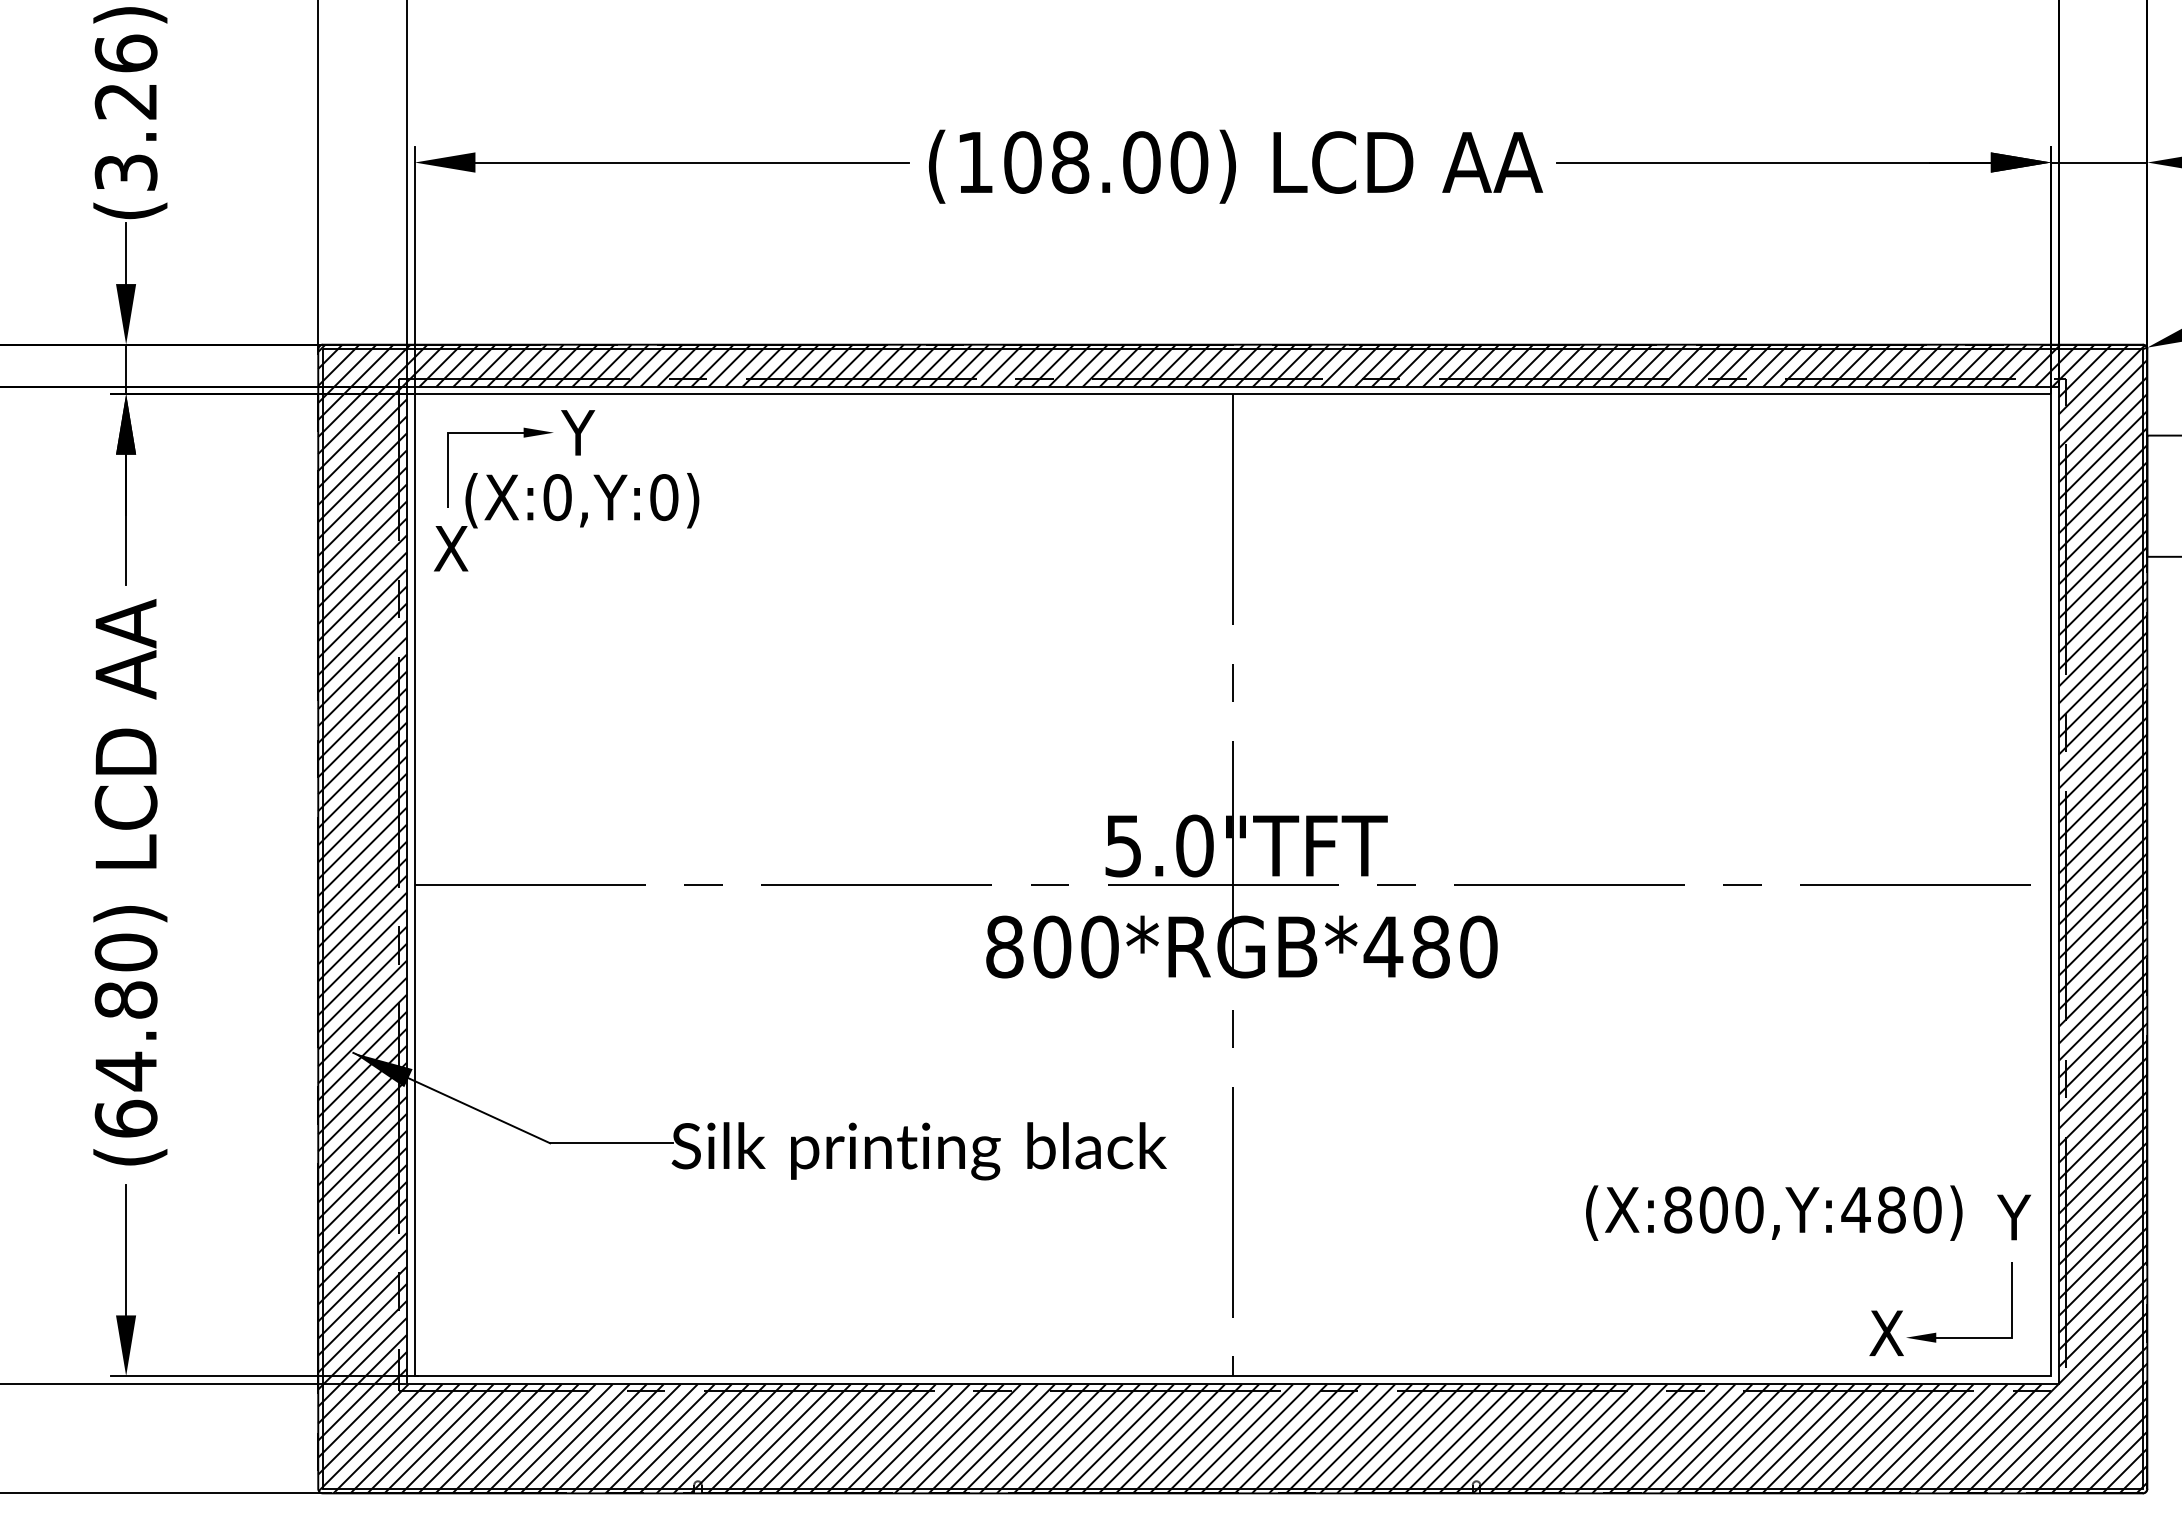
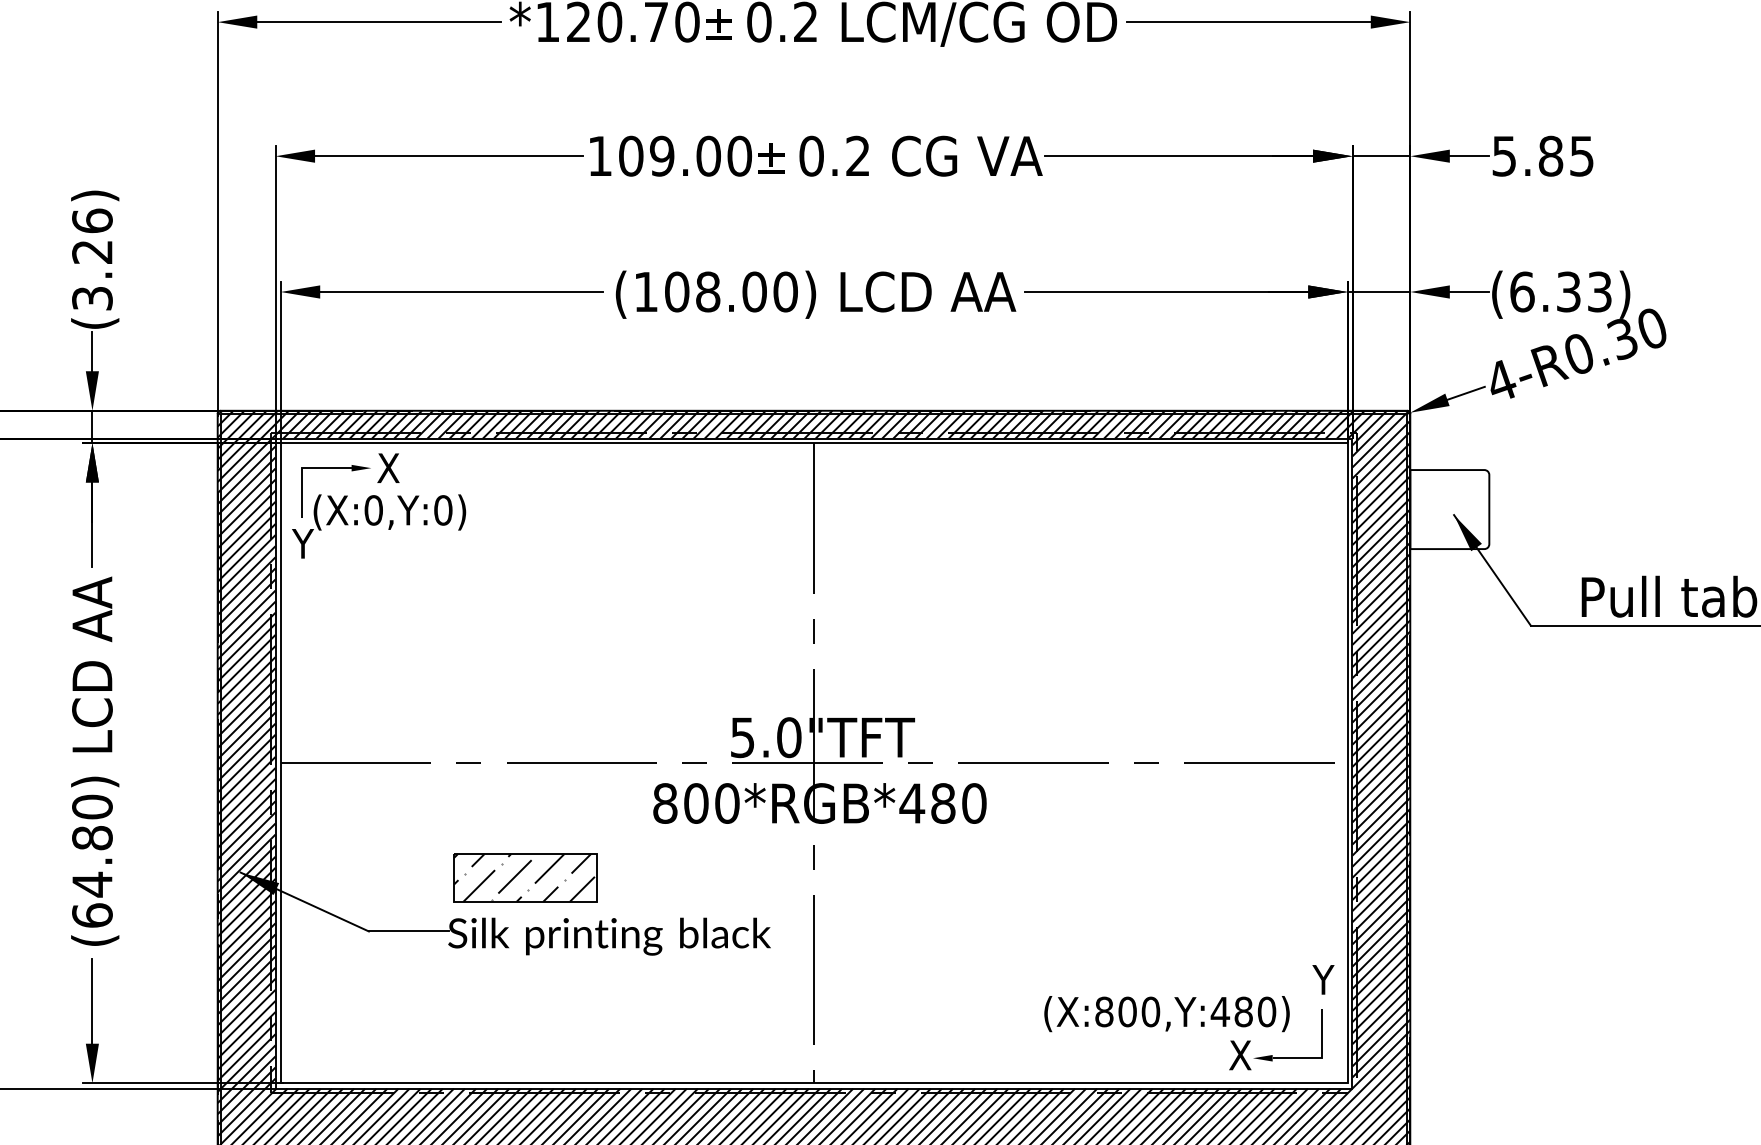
text: (578, 431) -> (387, 467), Y -> X
text: (449, 548) -> (303, 543), X -> Y
part: (790, 1060) -> (525, 877), added
text: (1773, 1213) -> (1166, 1014), moved

